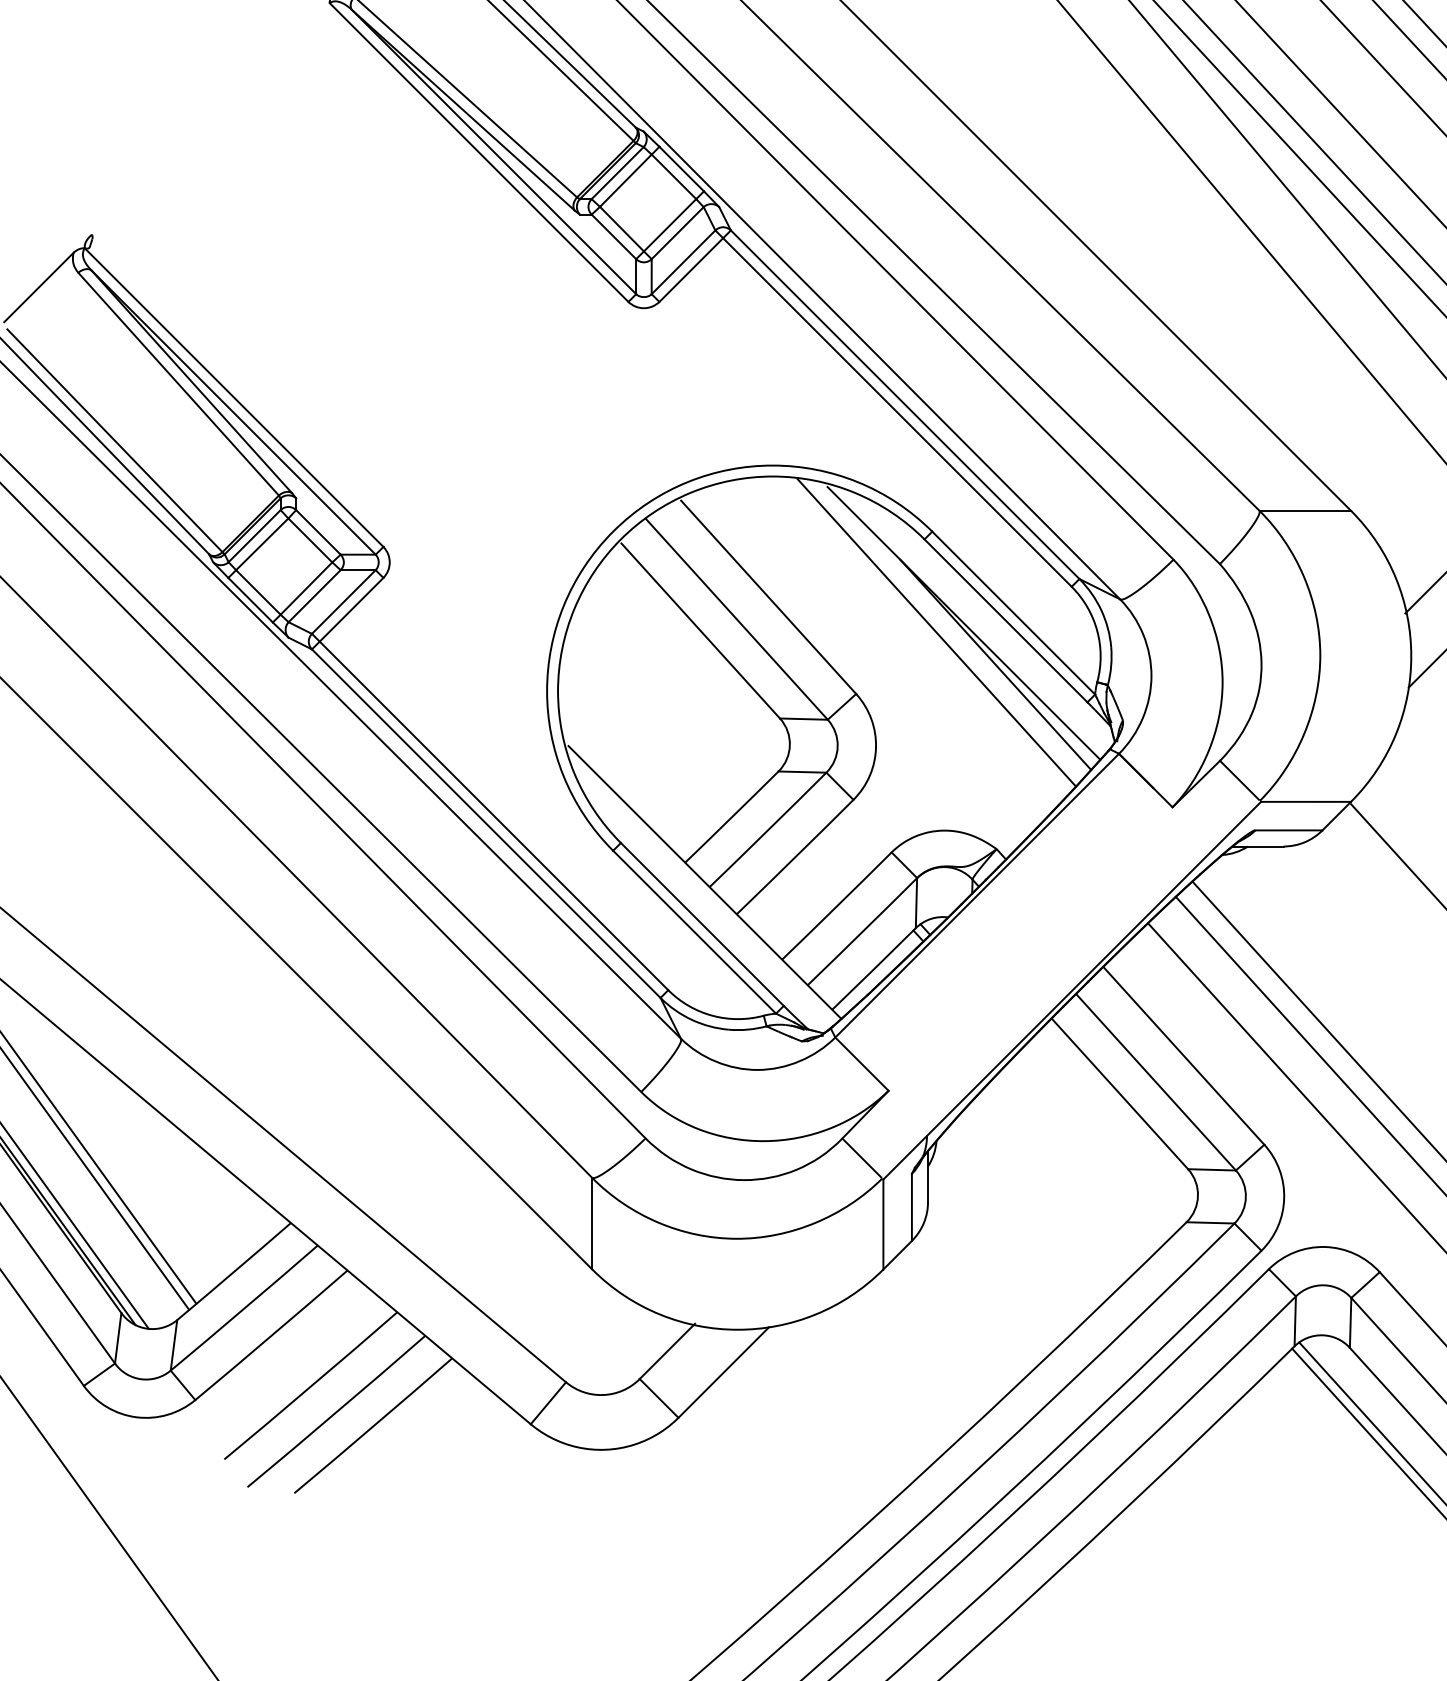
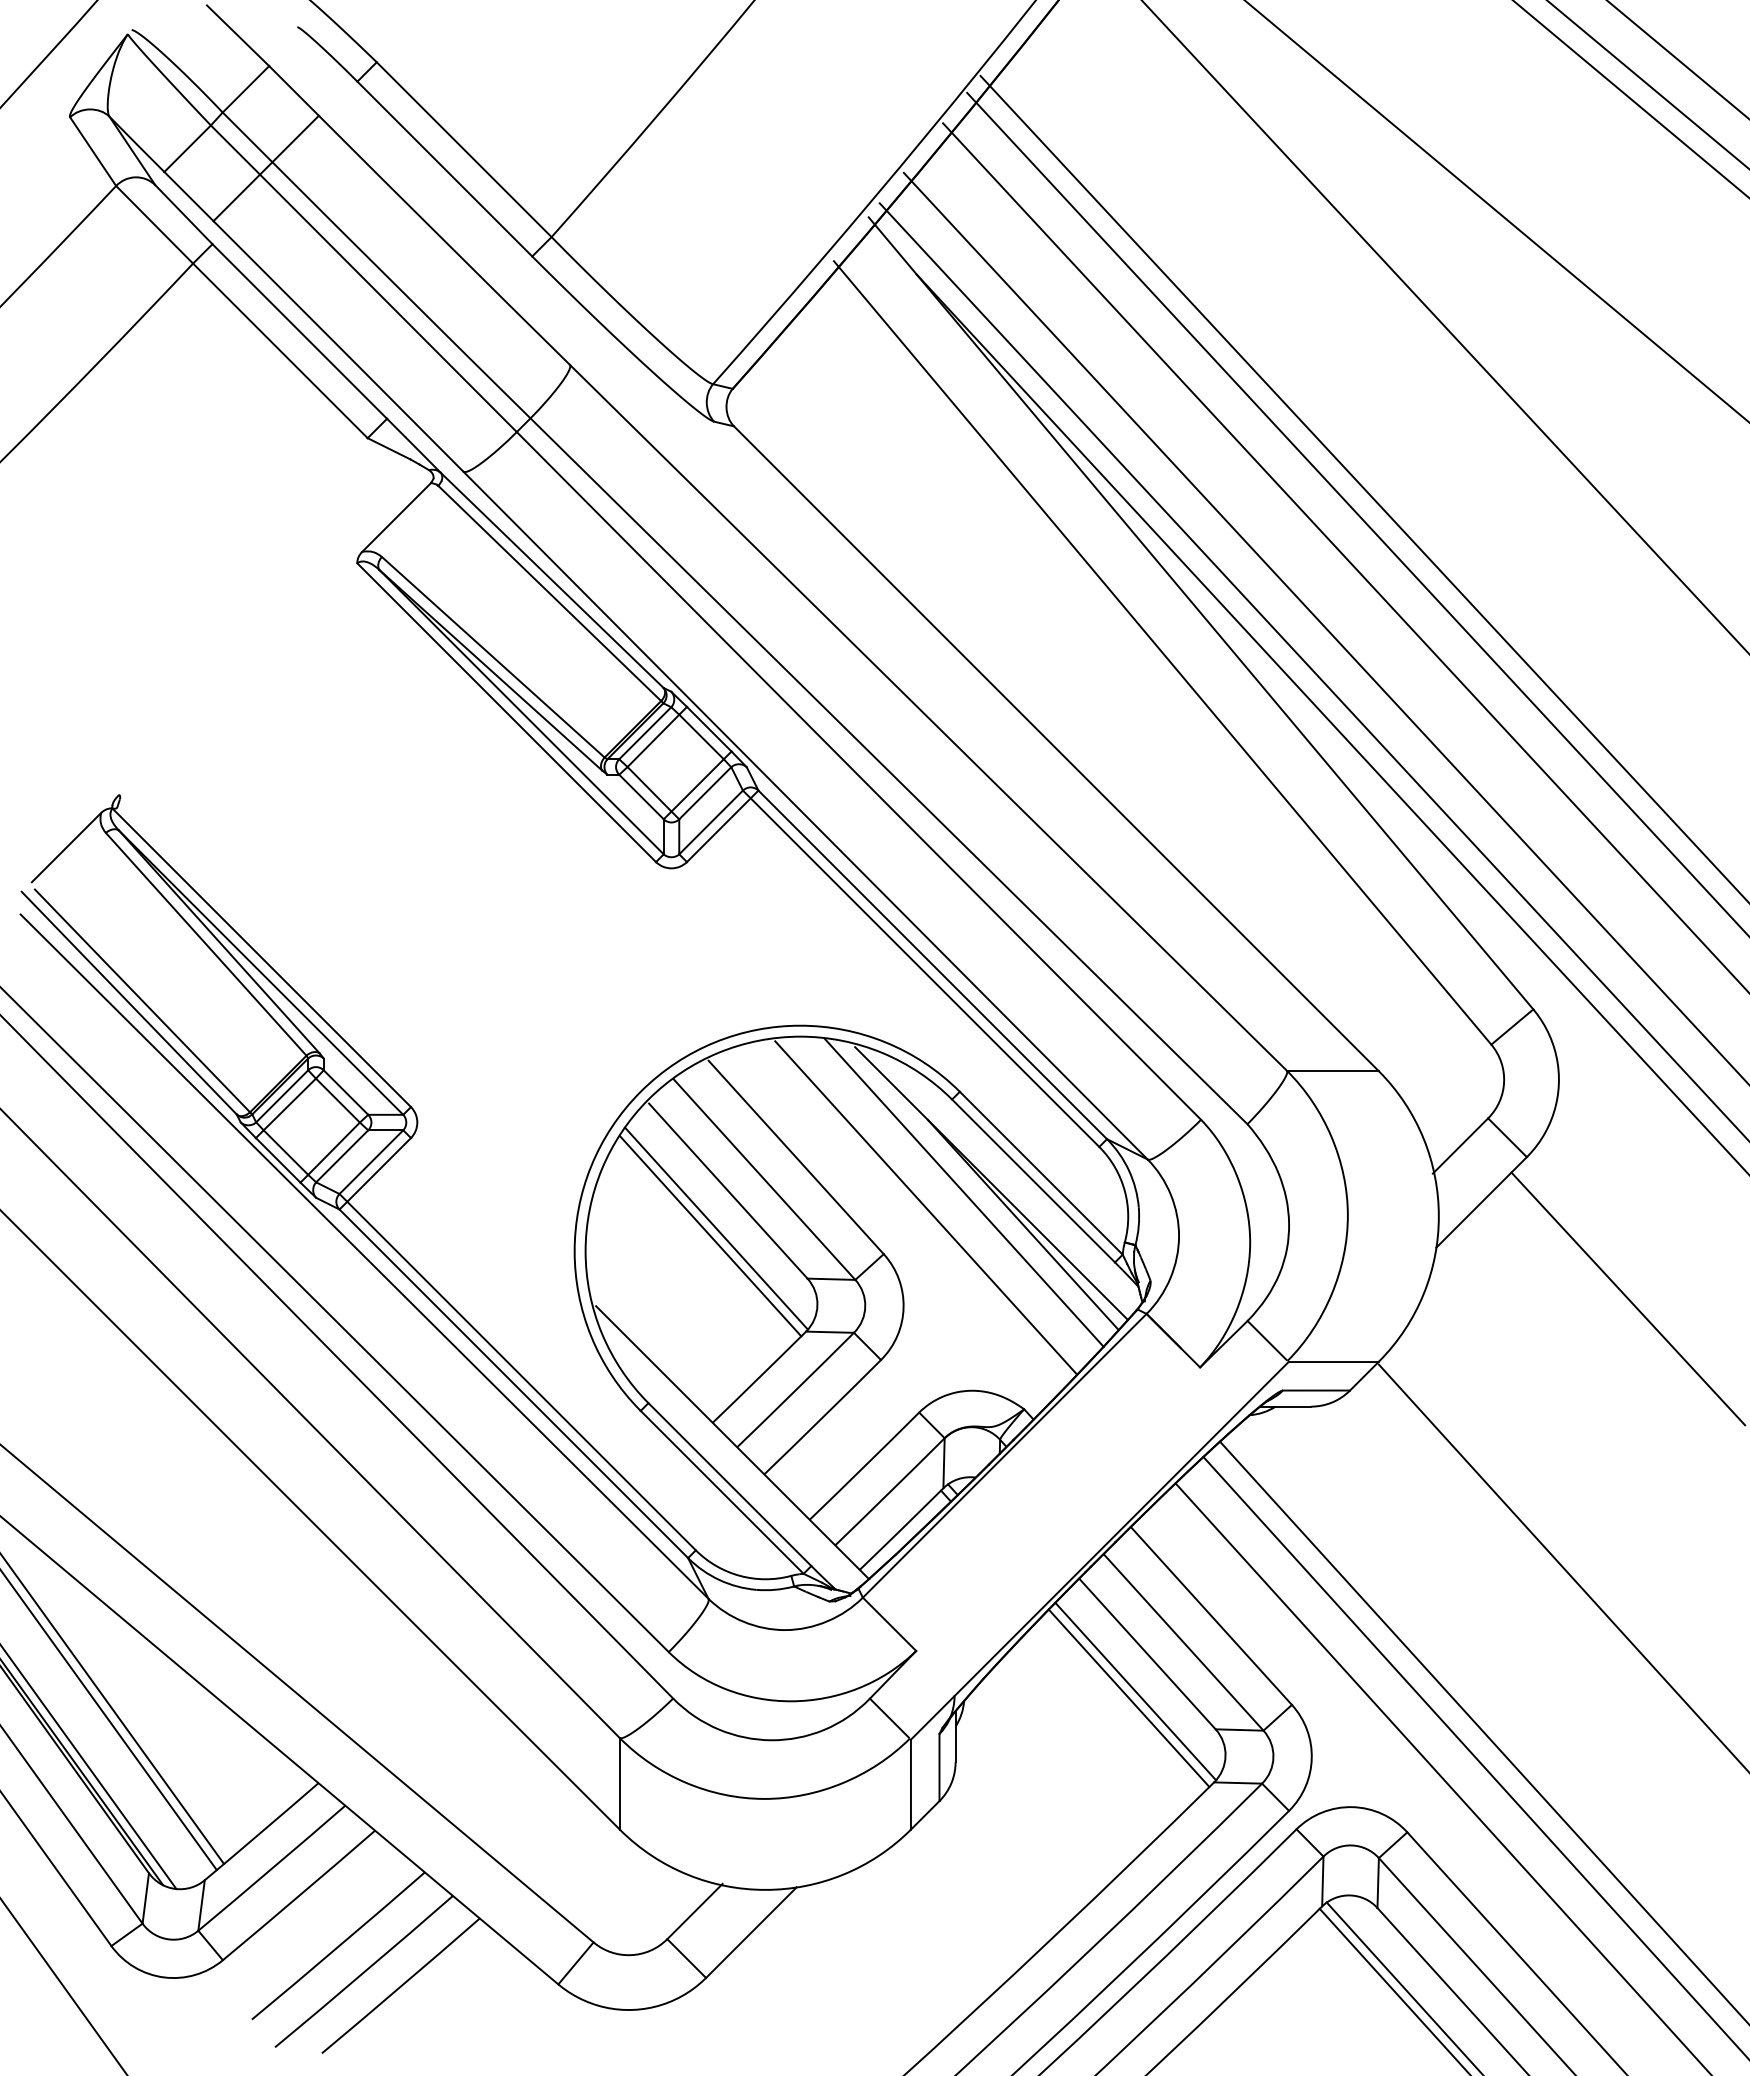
line: (898, 647) -> (926, 1207), added
line: (688, 668) -> (716, 1228), added
line: (682, 676) -> (710, 1236), added
line: (1107, 1131) -> (1135, 1691), added
line: (1100, 1137) -> (1128, 1697), added

